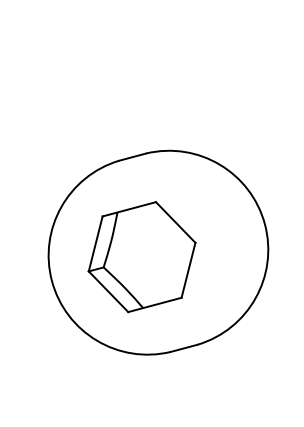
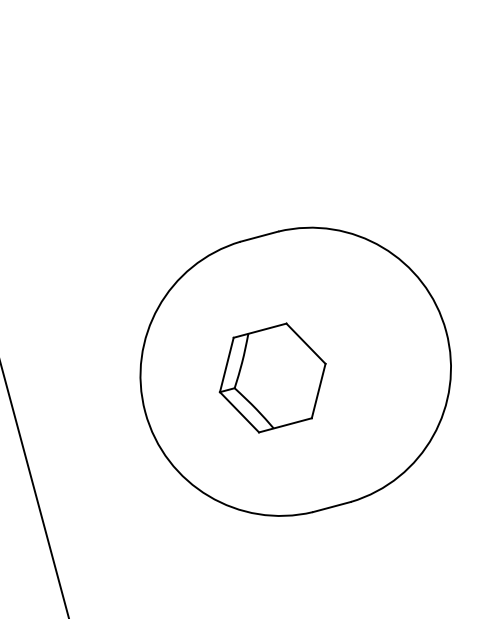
part: (142, 256) -> (272, 377), size x0.7

